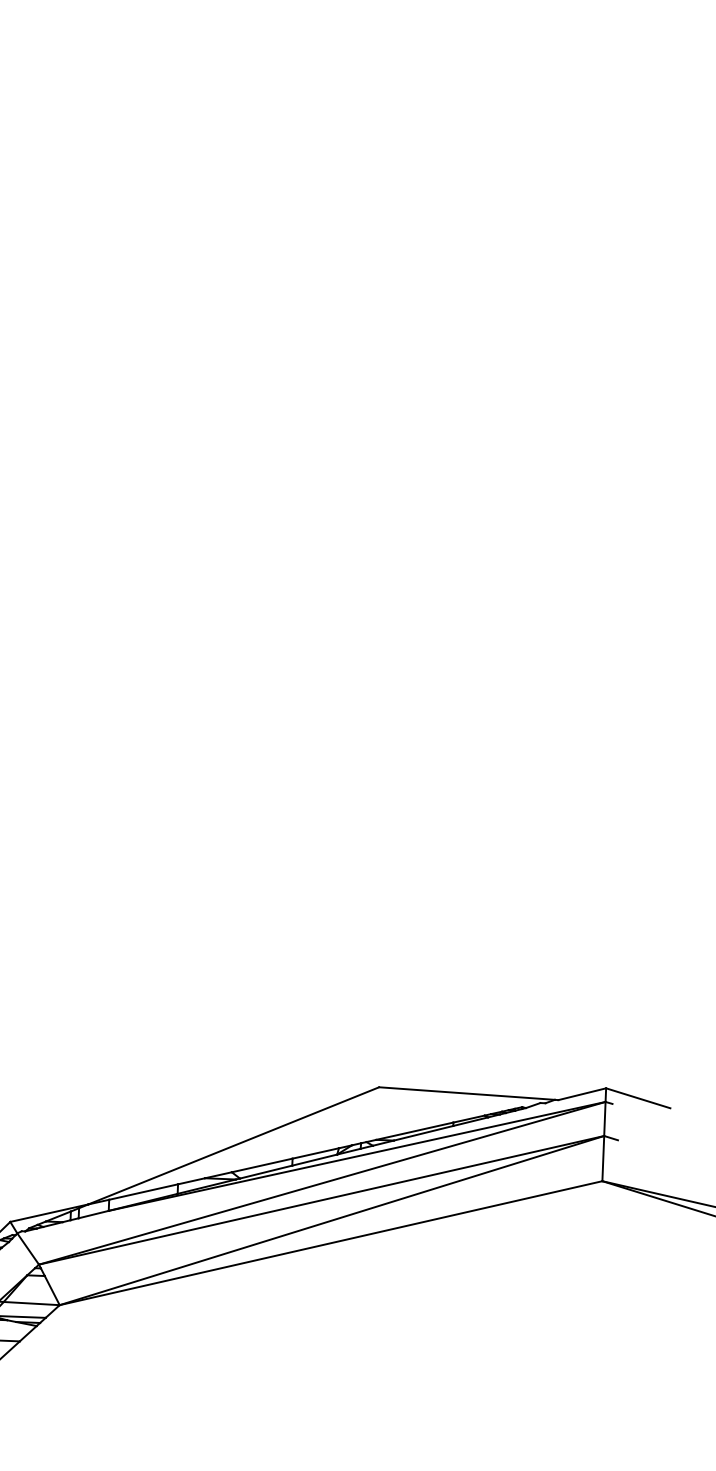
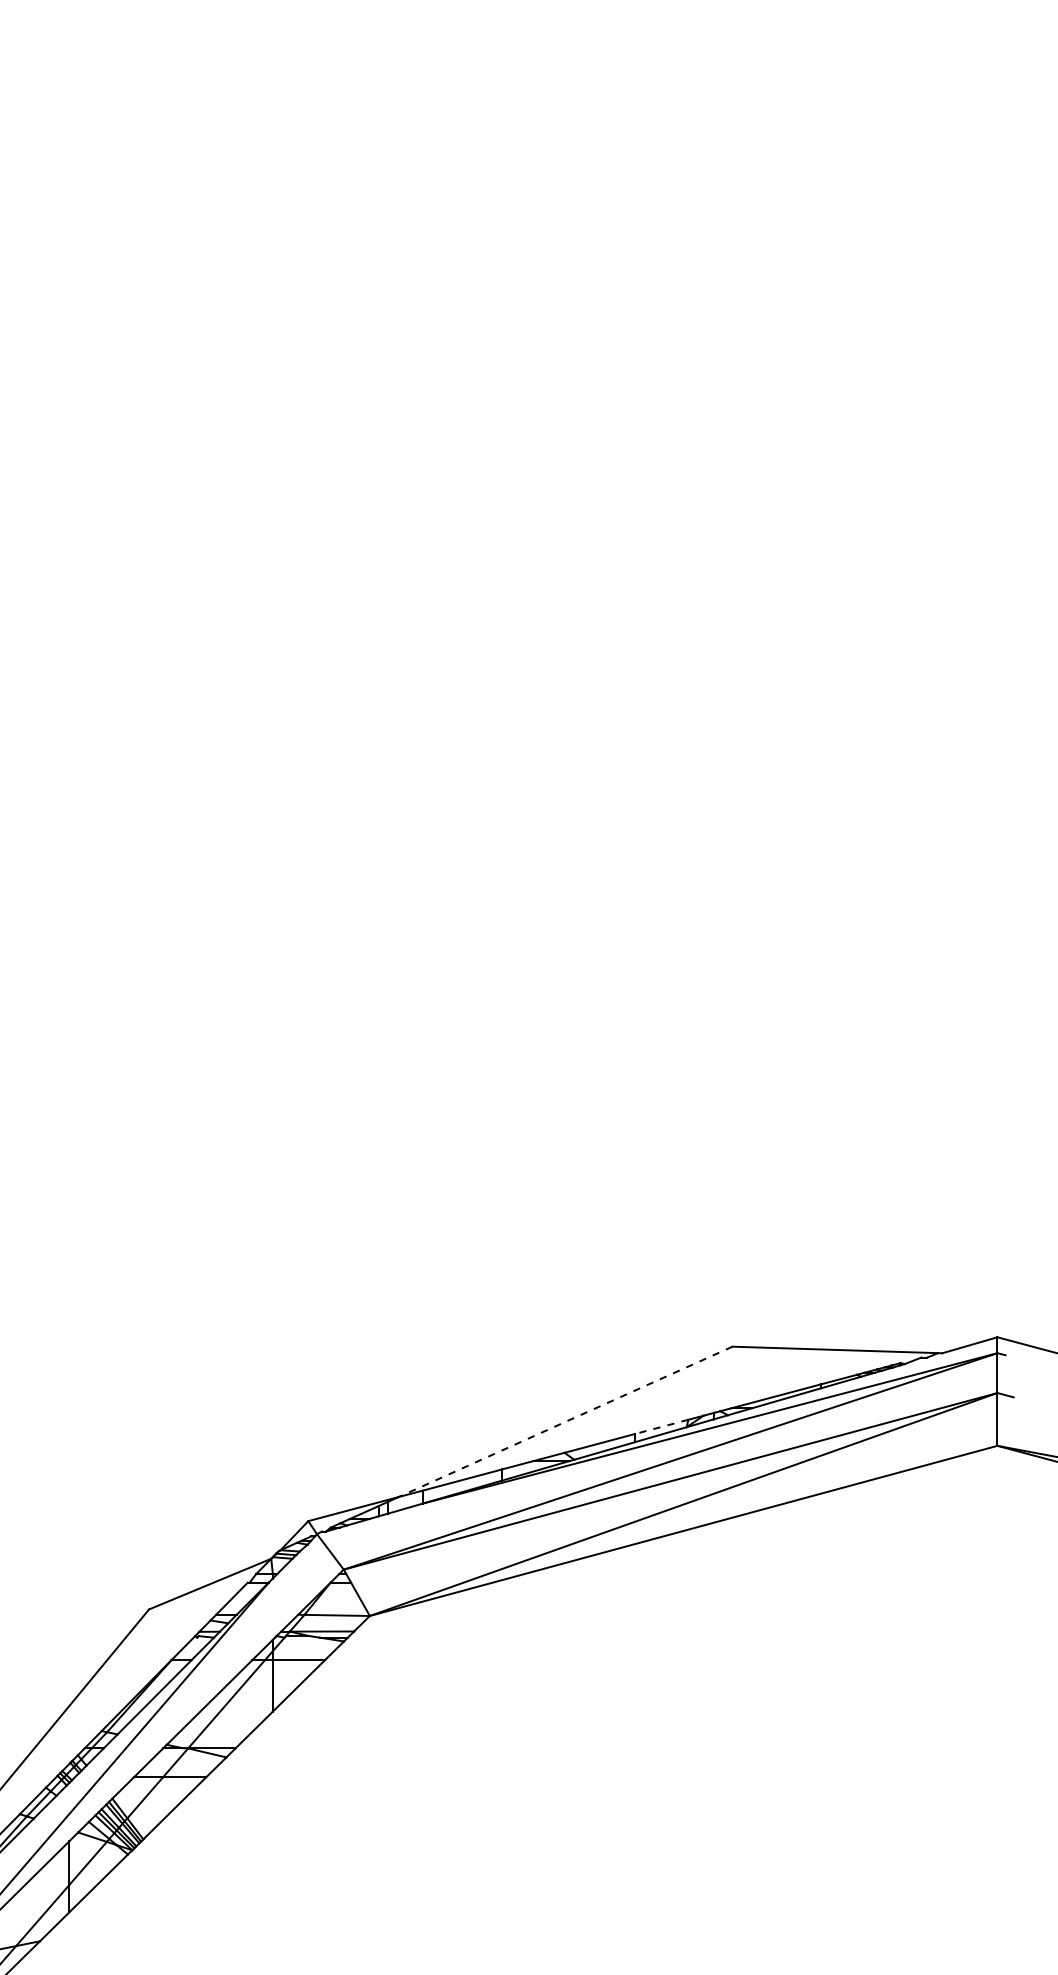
line: (233, 1146) -> (565, 1422), solid -> dashed
line: (315, 1153) -> (661, 1426), solid -> dashed

